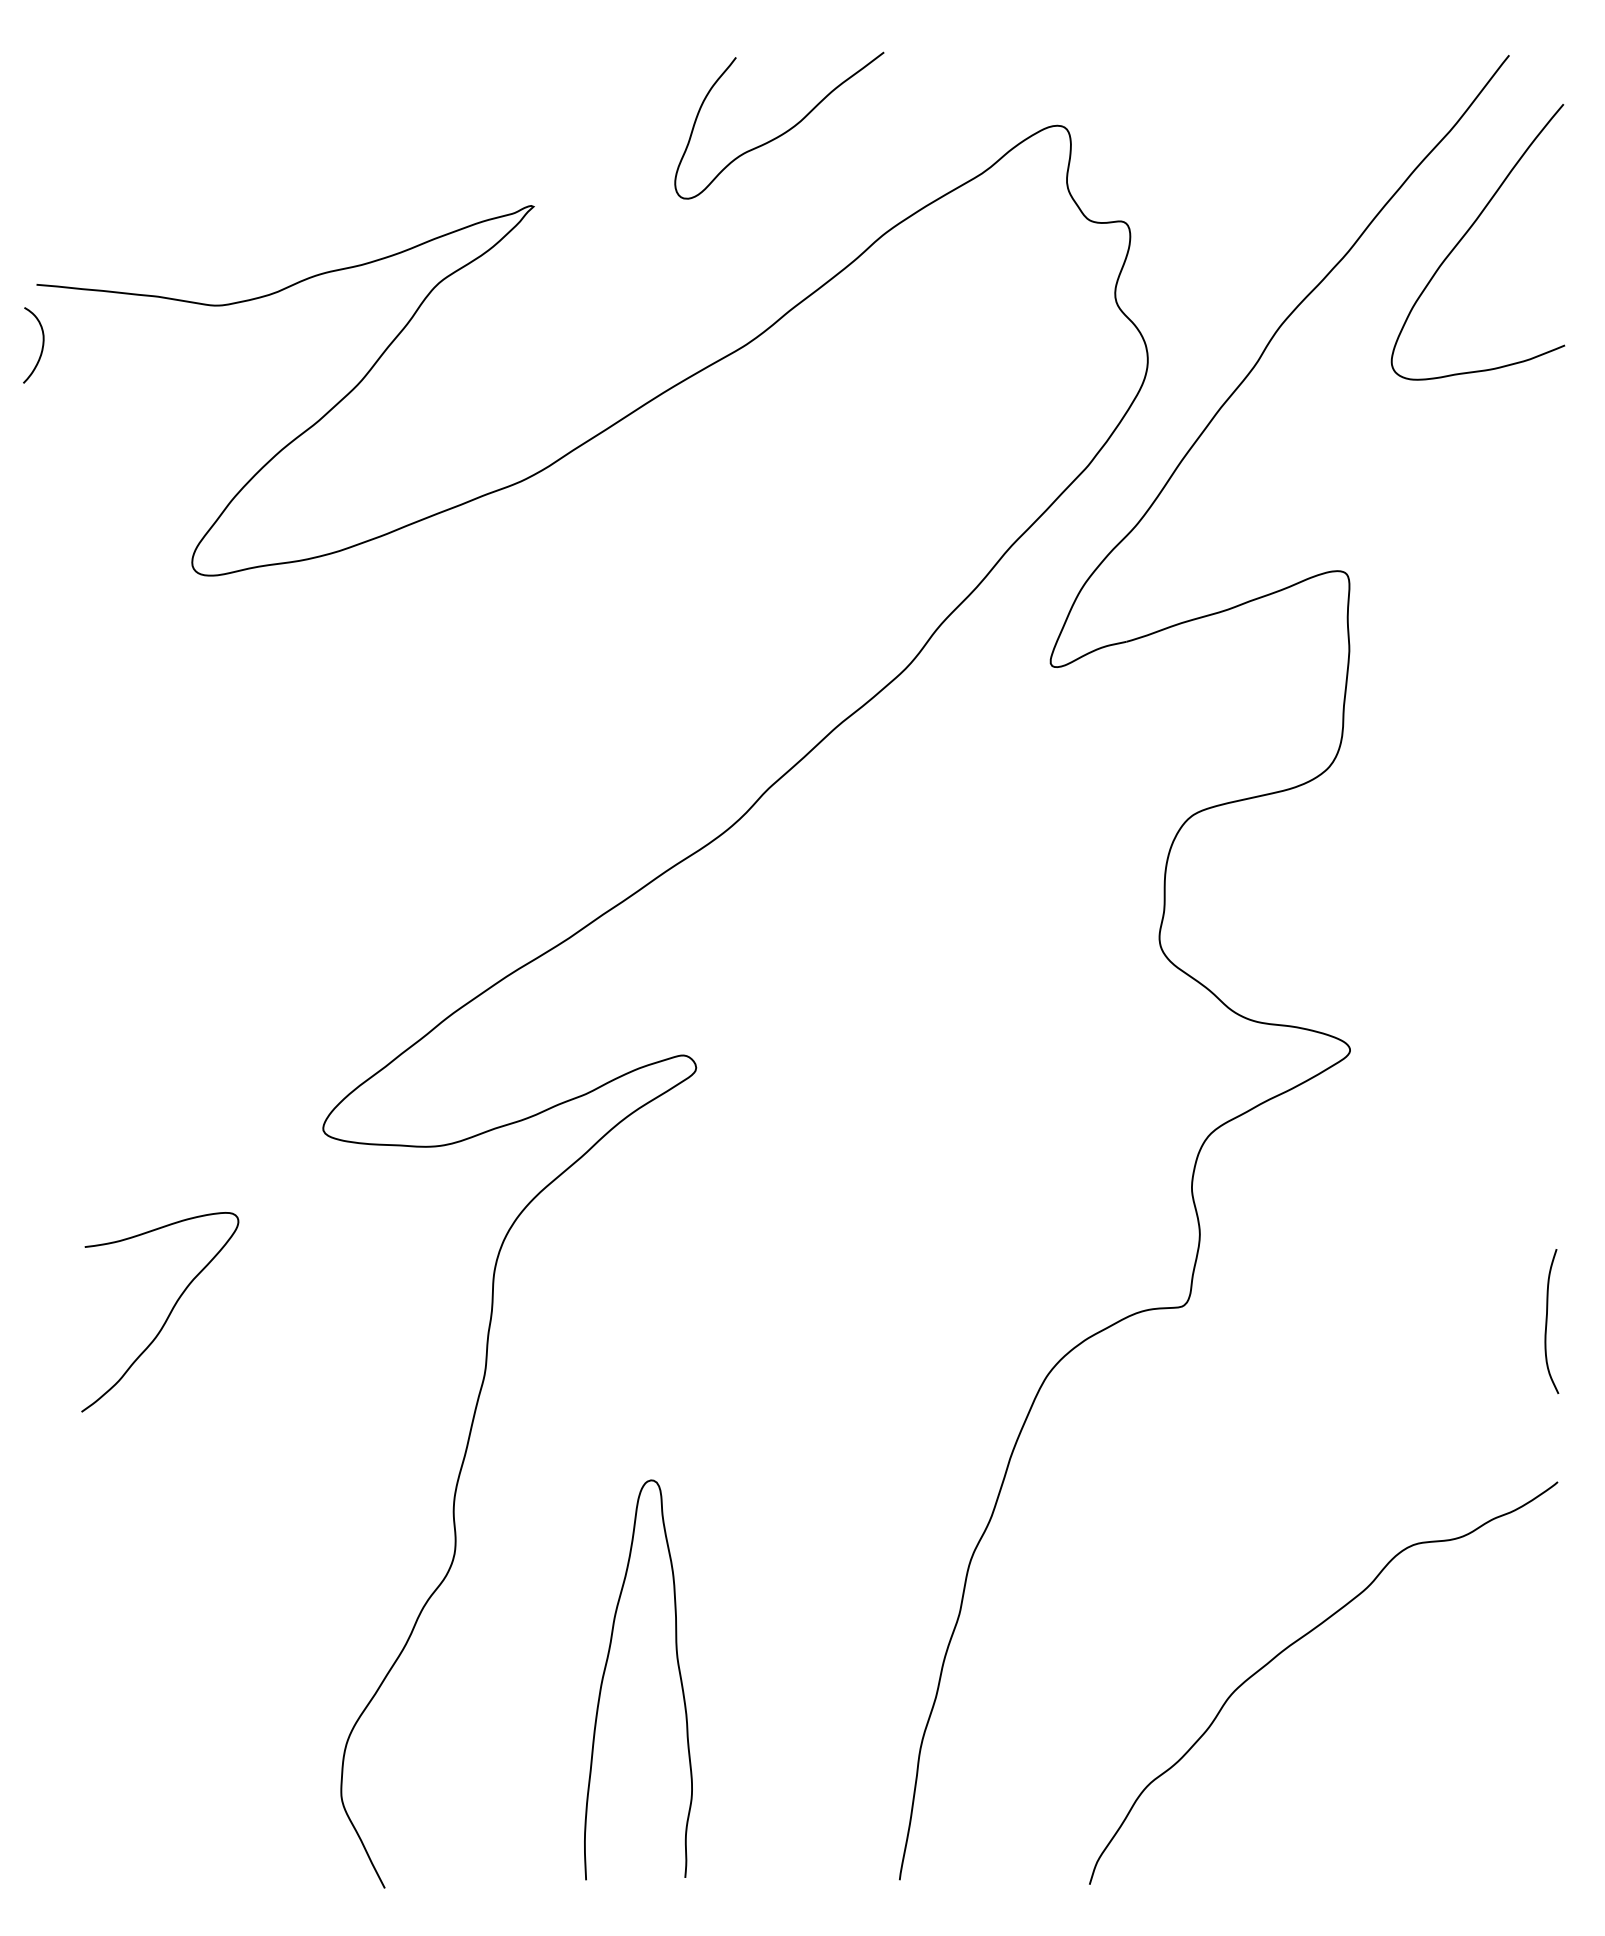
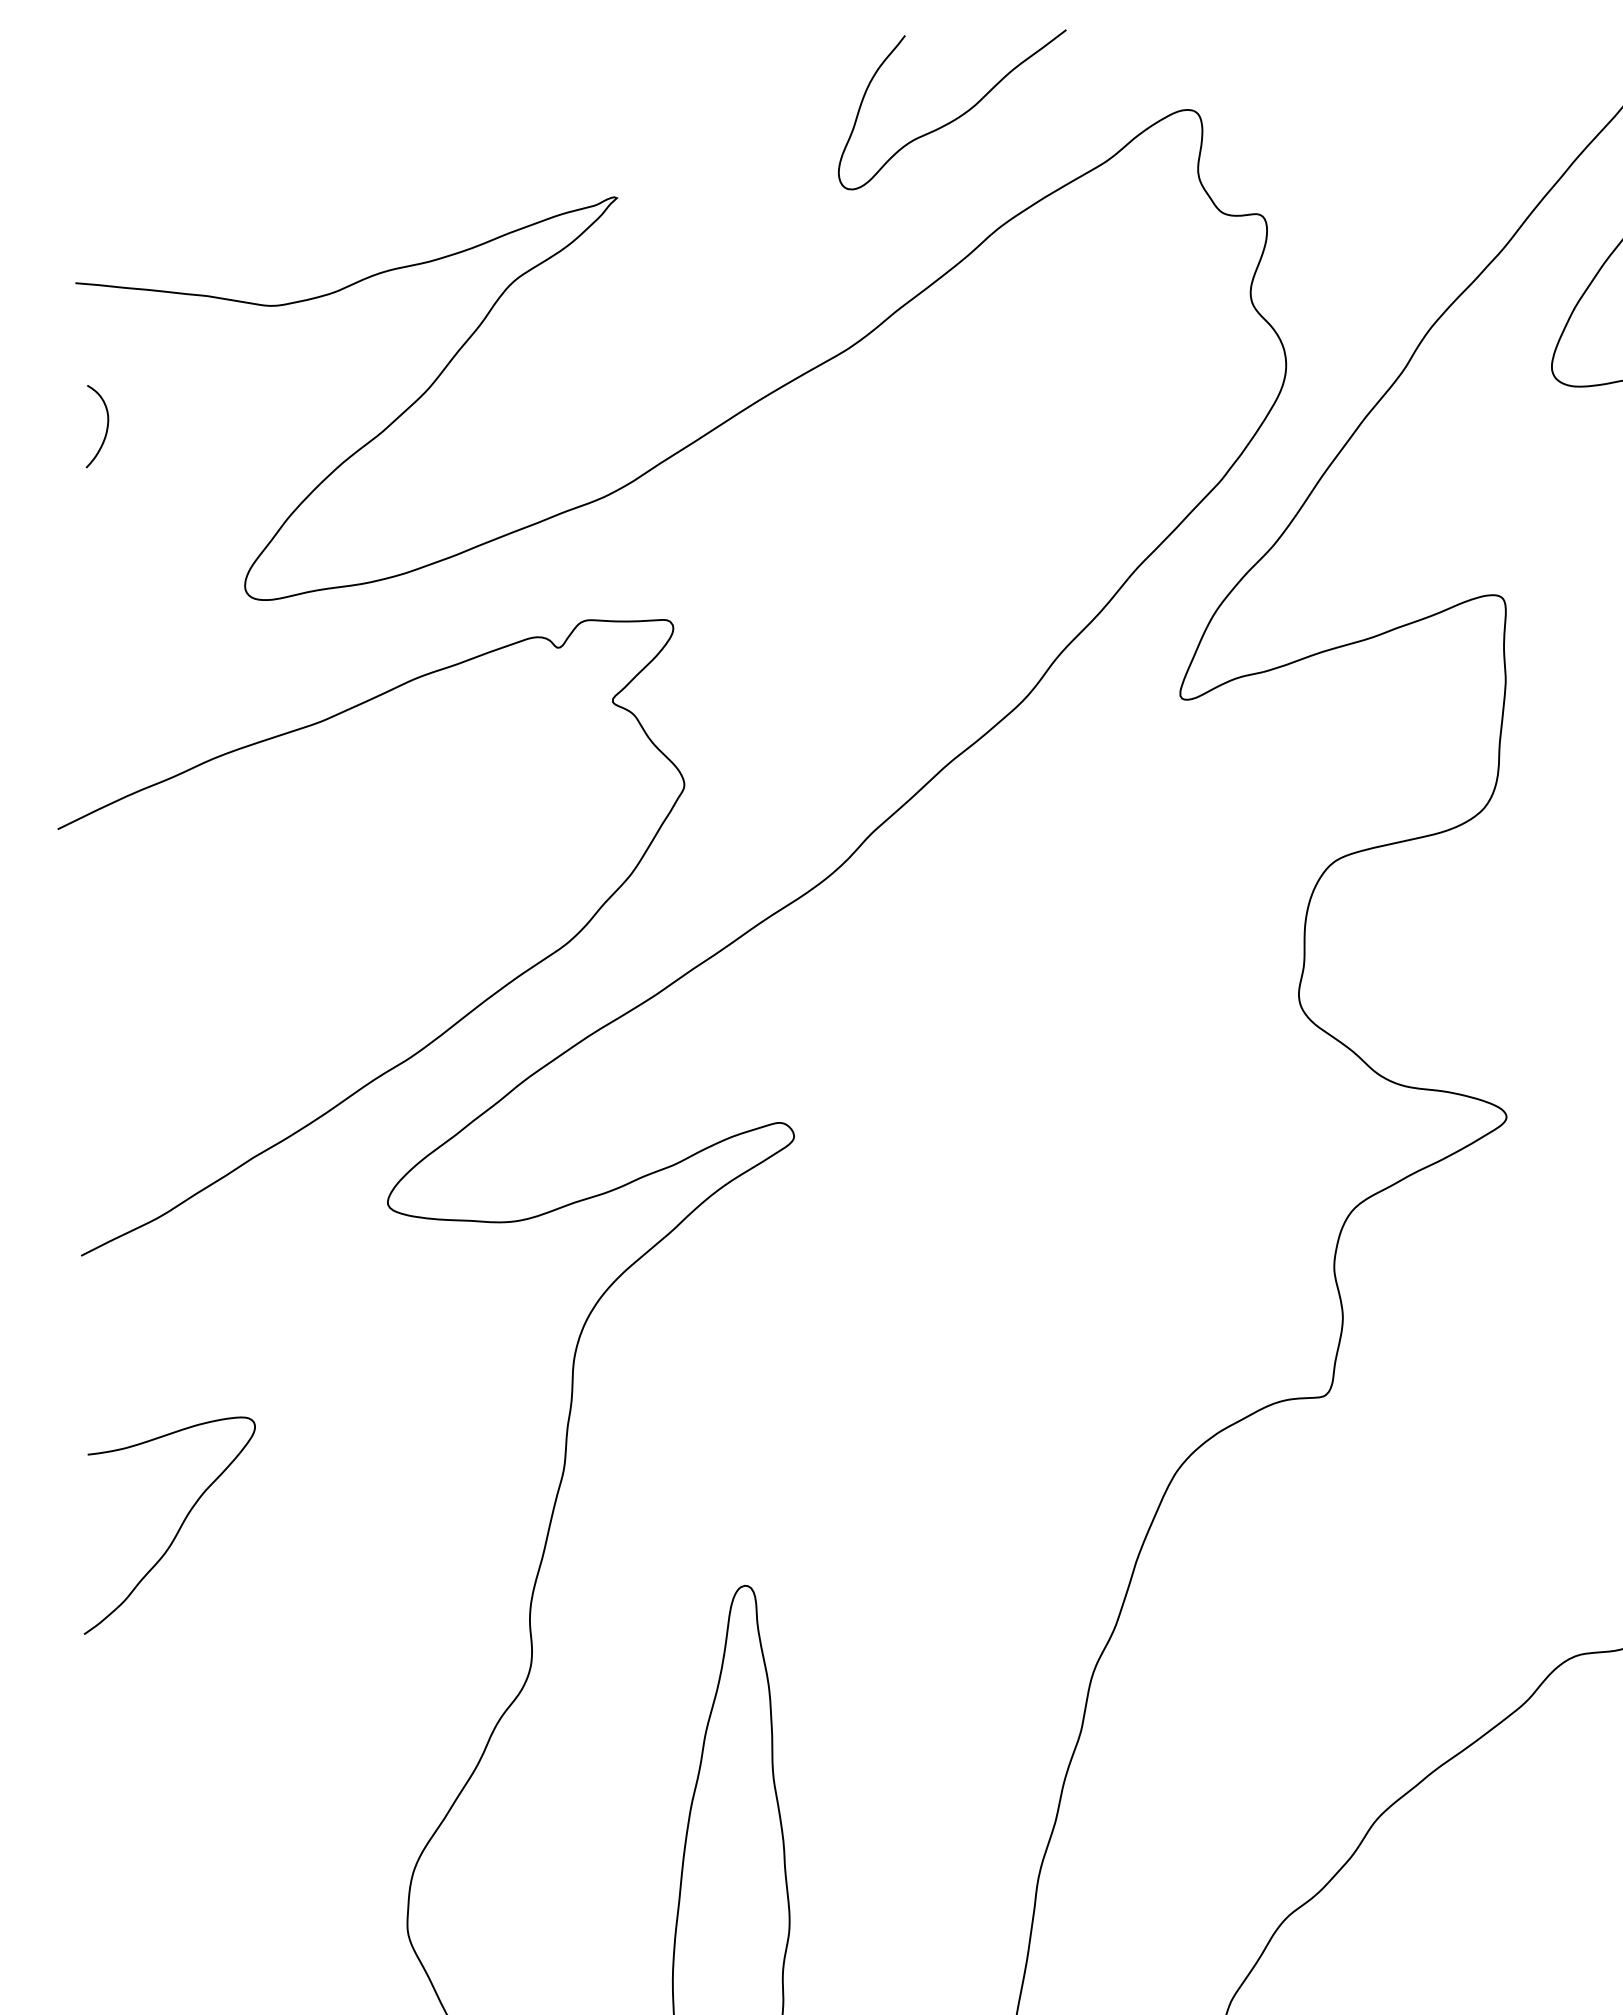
curve: (783, 132) -> (956, 117), moved
curve: (41, 348) -> (105, 429), moved
curve: (373, 972) -> (442, 1032), added
curve: (167, 1316) -> (177, 1530), moved

